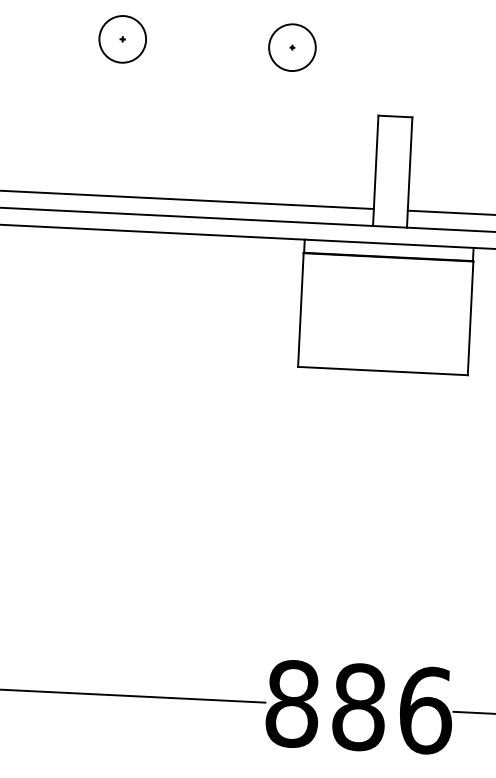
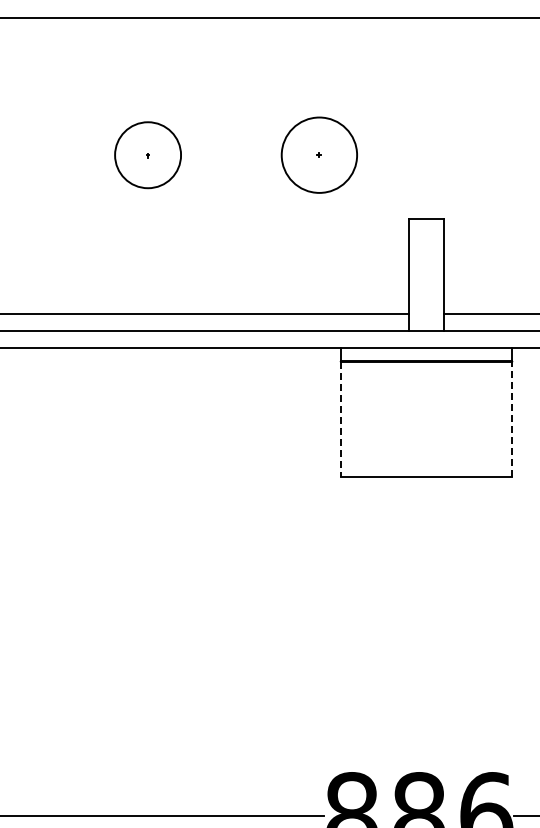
circle: (122, 38) -> (147, 154), size x1.4
circle: (291, 46) -> (318, 154), size x1.6
line: (300, 310) -> (340, 419), solid -> dashed
line: (470, 317) -> (512, 418), solid -> dashed

